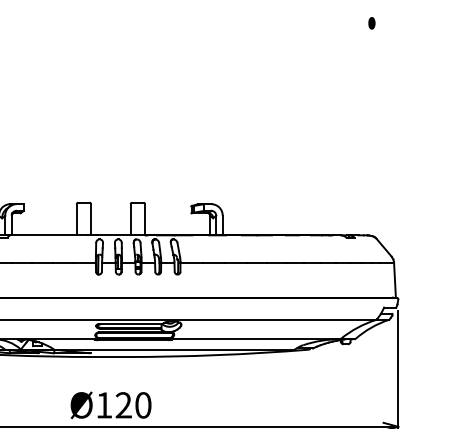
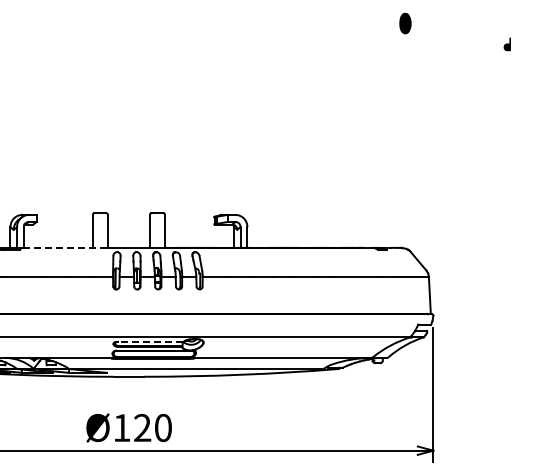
part: (371, 22) -> (405, 22), size x1.6
line: (49, 234) -> (63, 247), solid -> dashed
line: (131, 323) -> (150, 341), solid -> dashed

